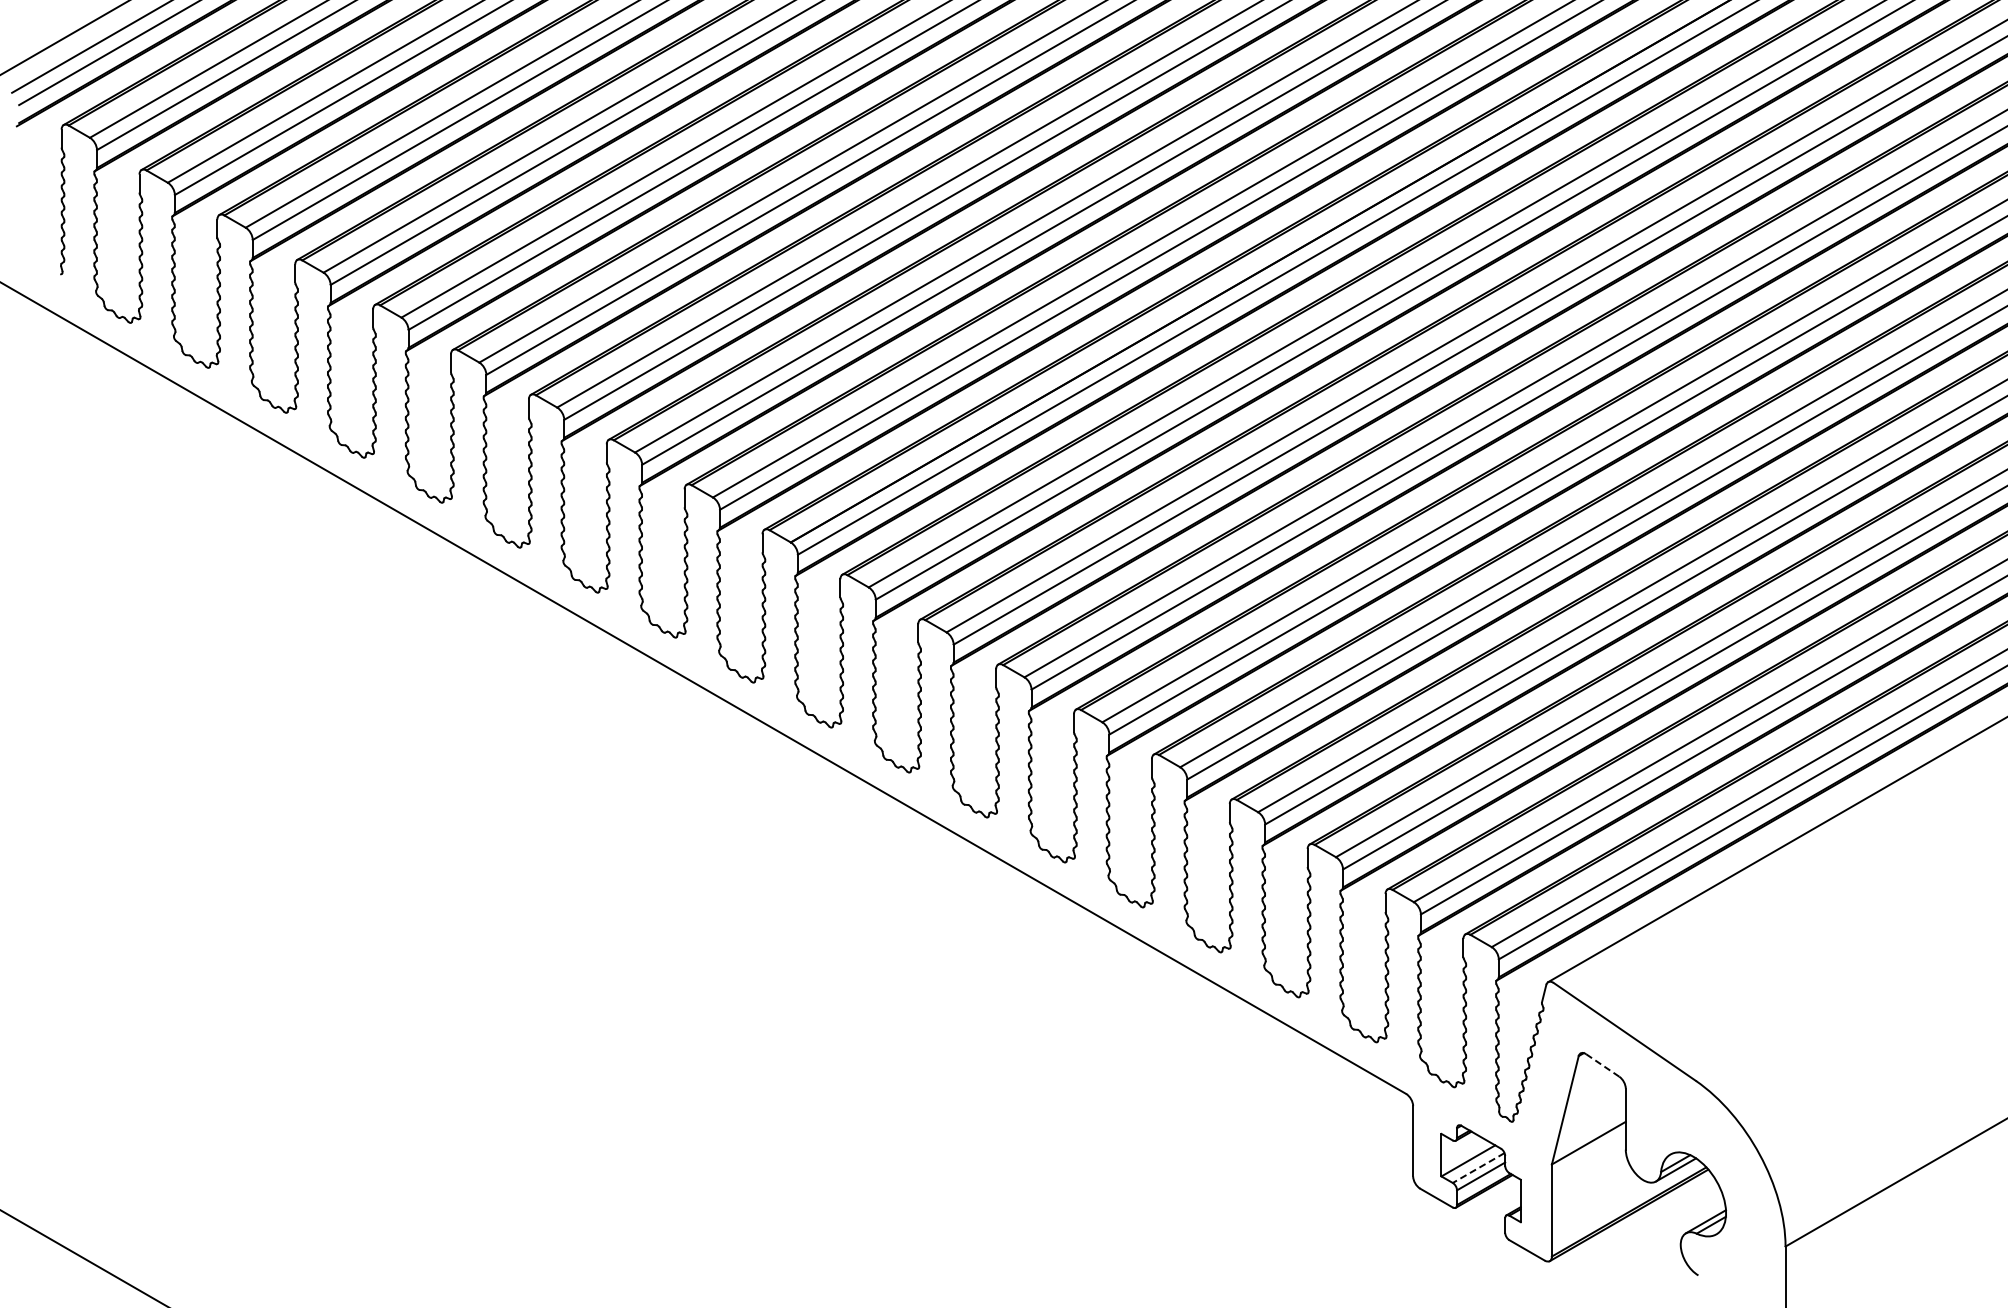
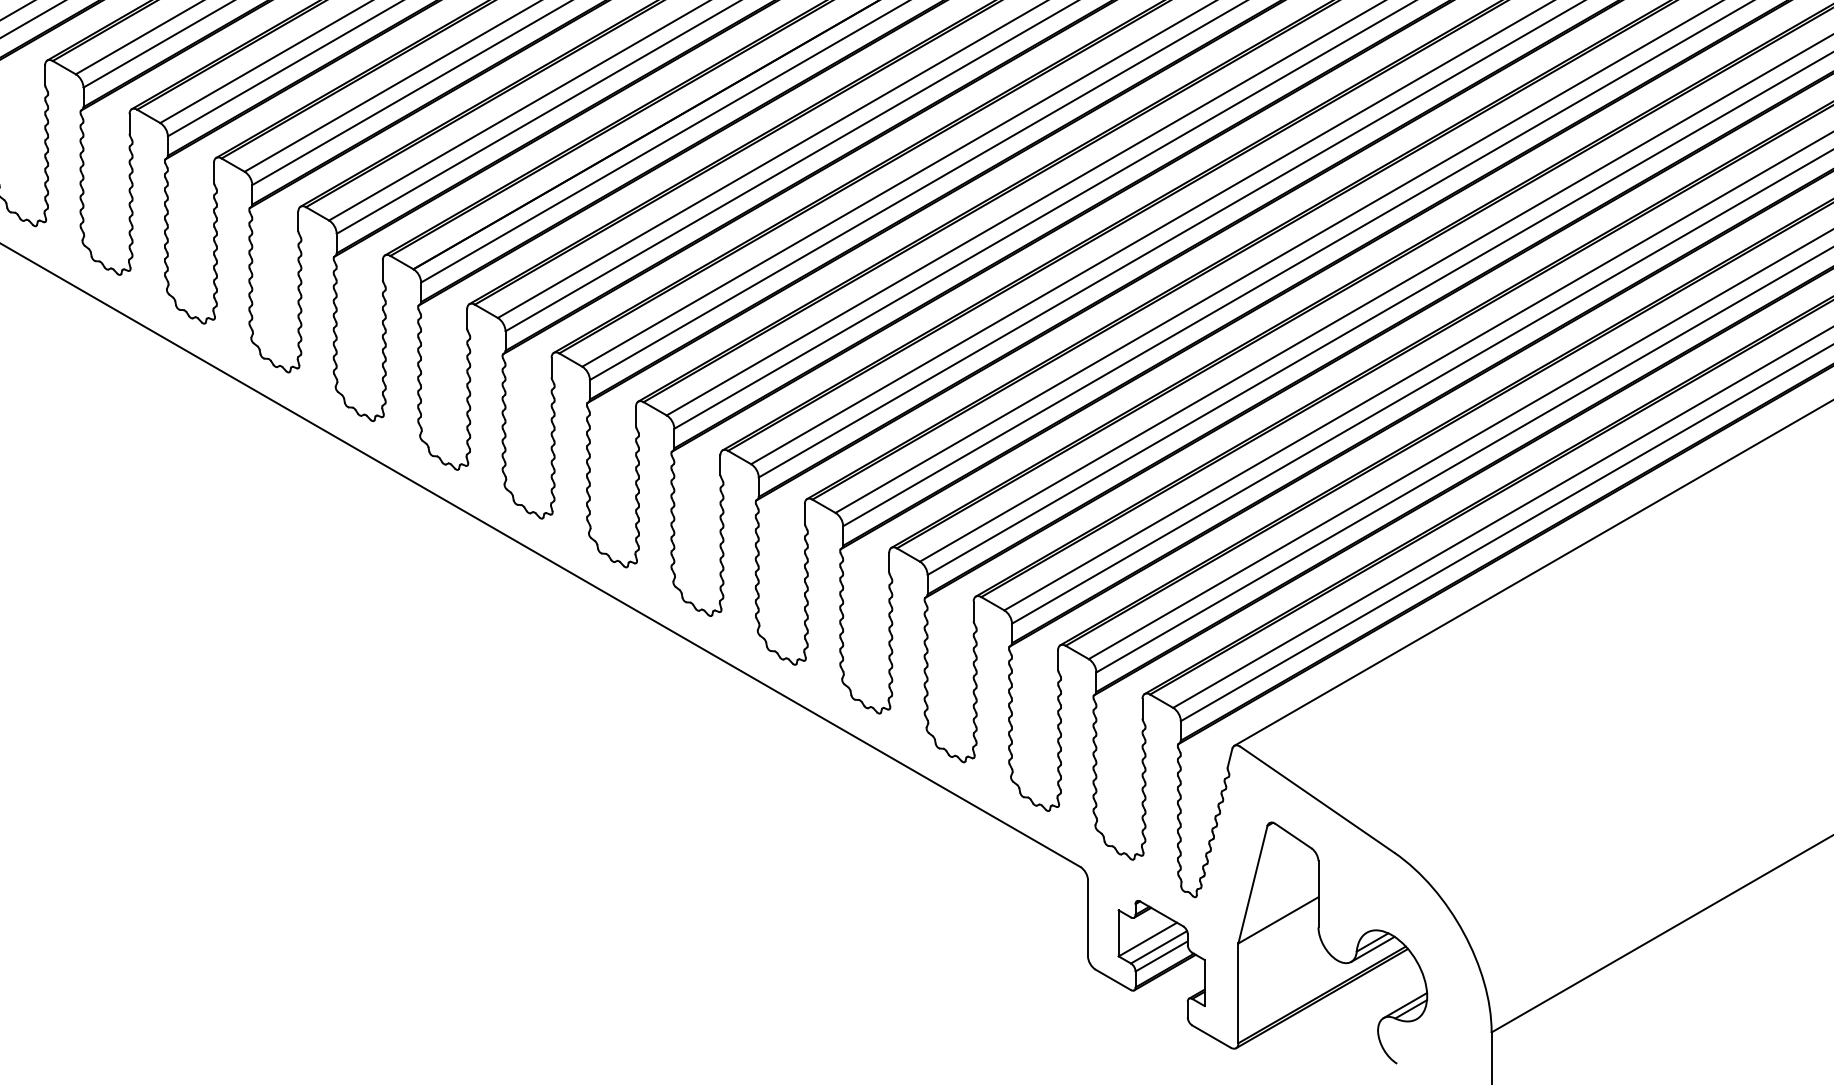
line: (1603, 1065) -> (1294, 836), dashed -> solid
line: (1478, 1168) -> (1158, 947), dashed -> solid

